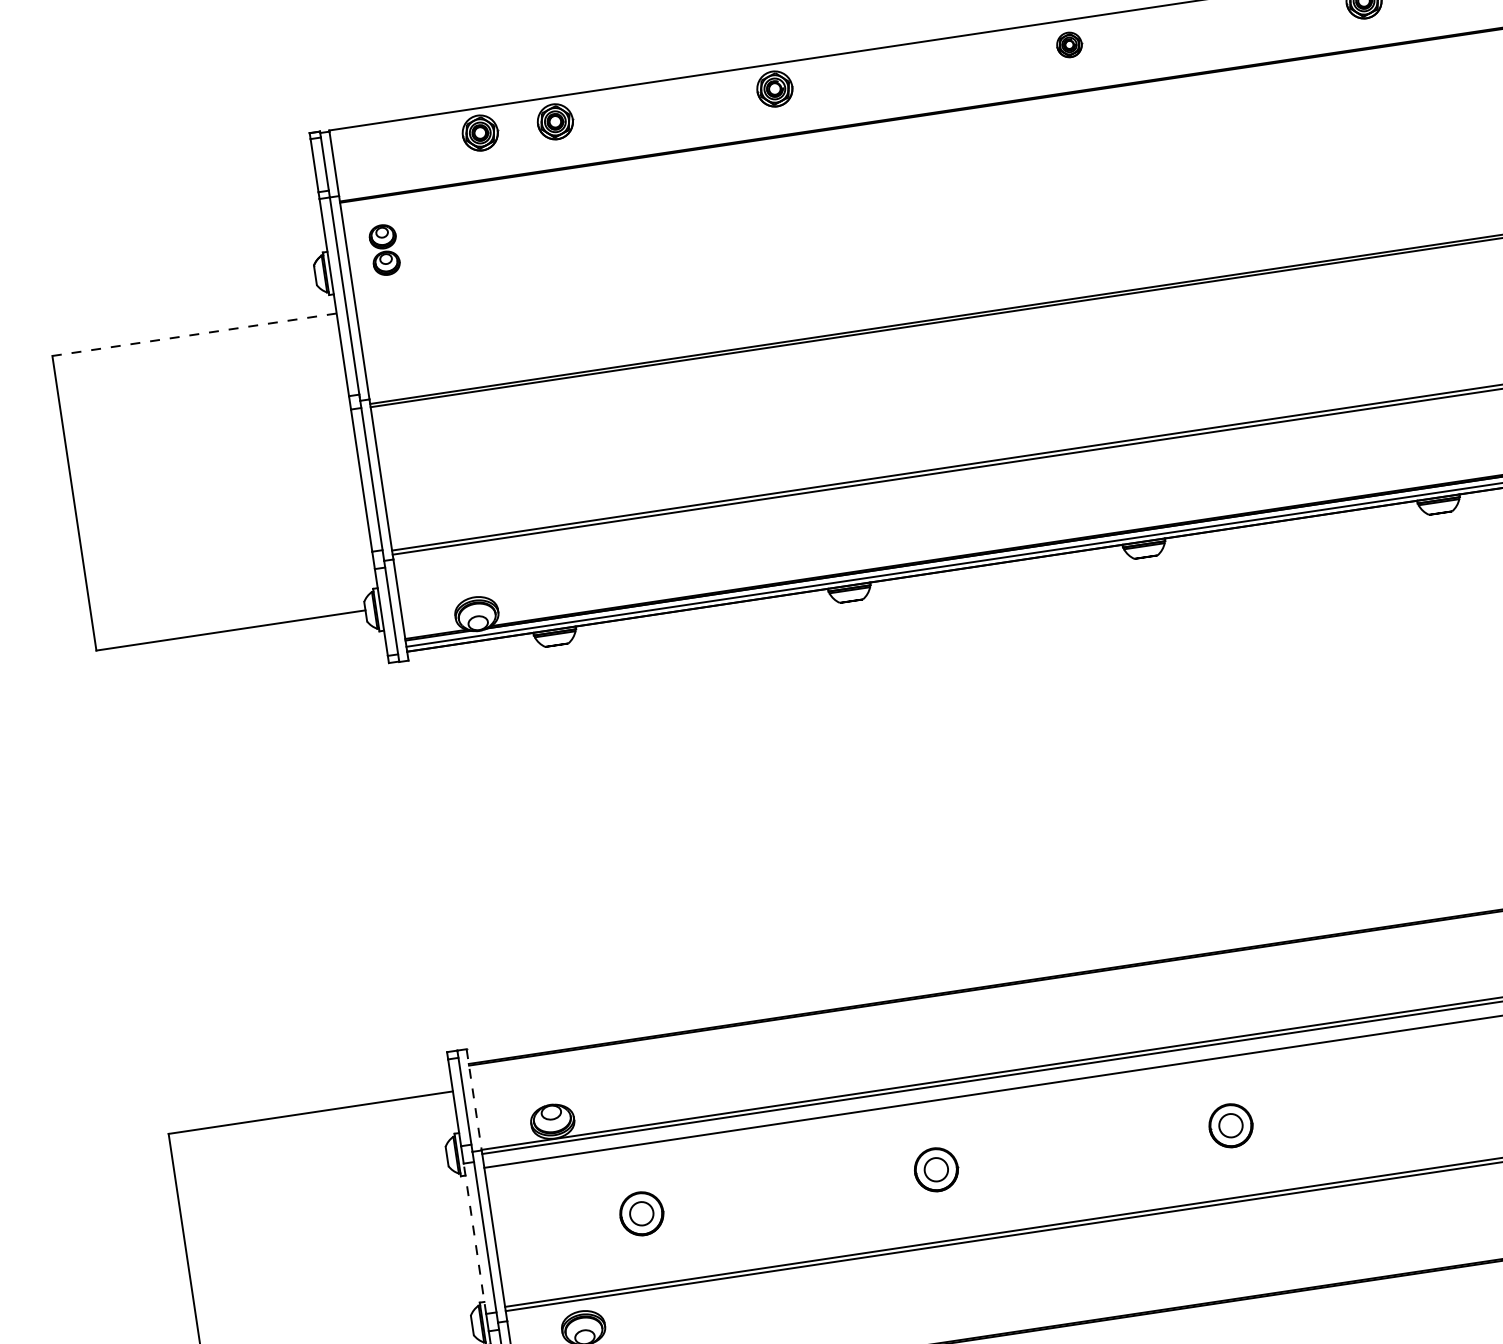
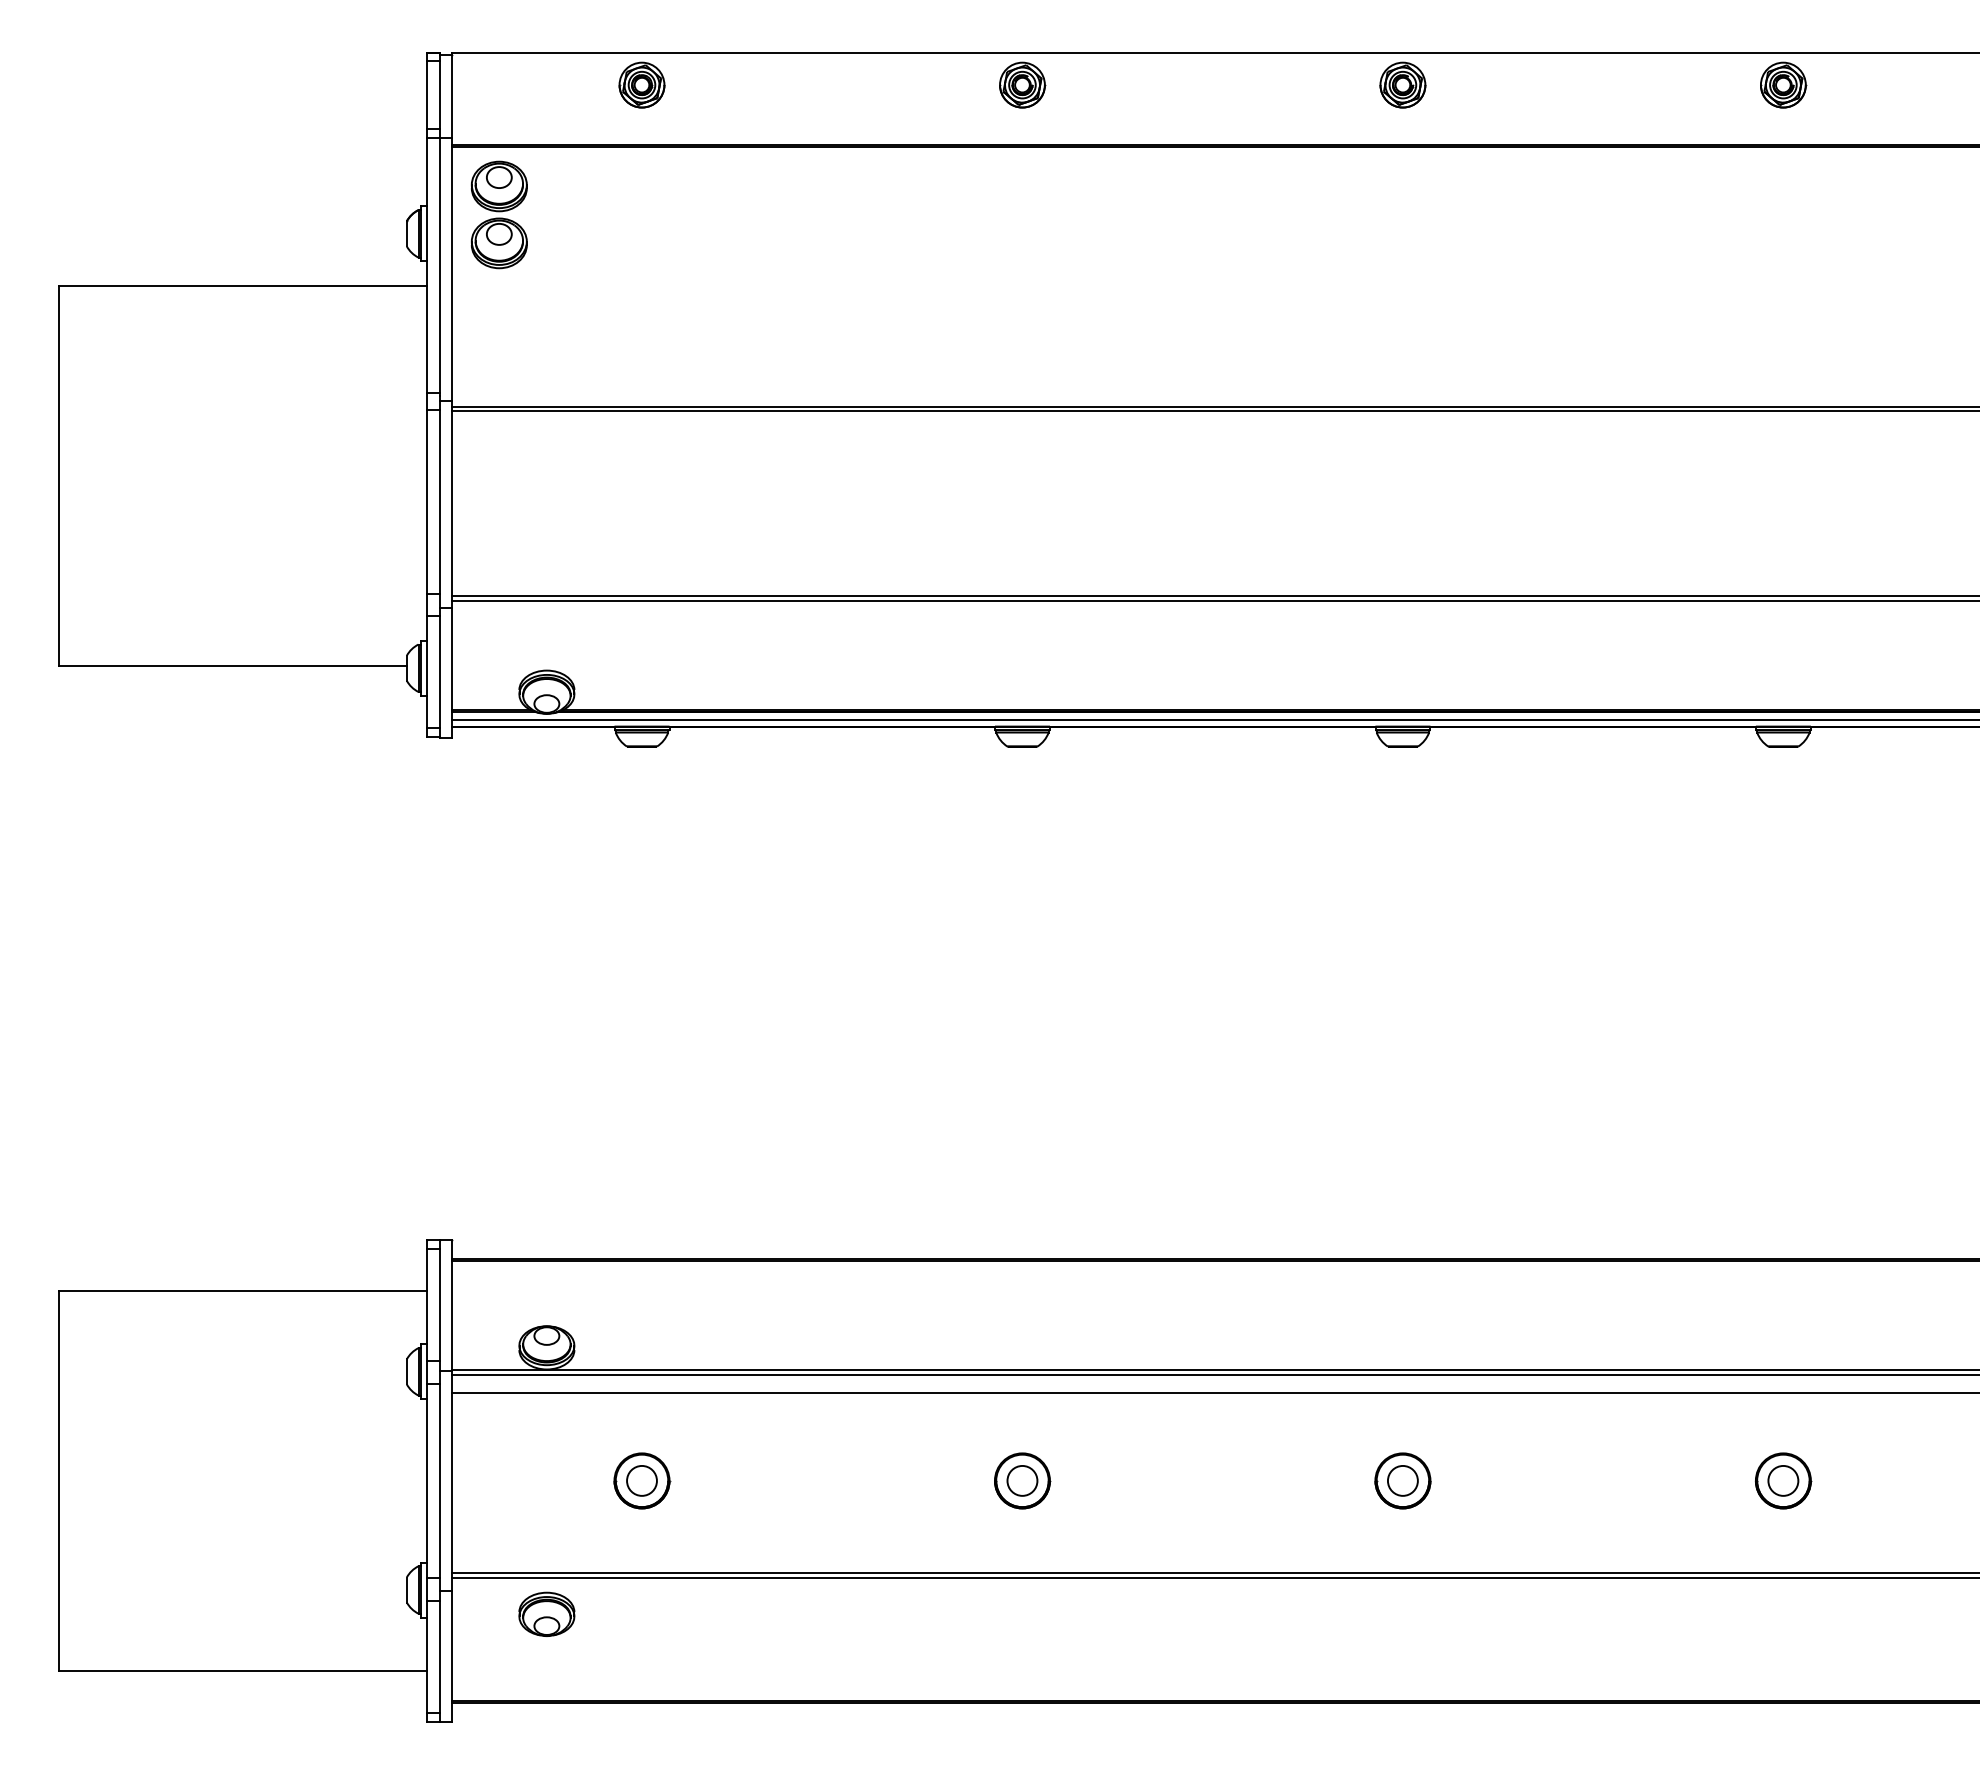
part: (1069, 44) -> (1402, 84), size x1.43
part: (554, 121) -> (738, 84), removed
part: (384, 249) -> (498, 214), size x1.67
line: (194, 335) -> (242, 286), dashed -> solid
line: (473, 1100) -> (451, 1305), dashed -> solid
line: (474, 1238) -> (426, 1480), dashed -> solid

